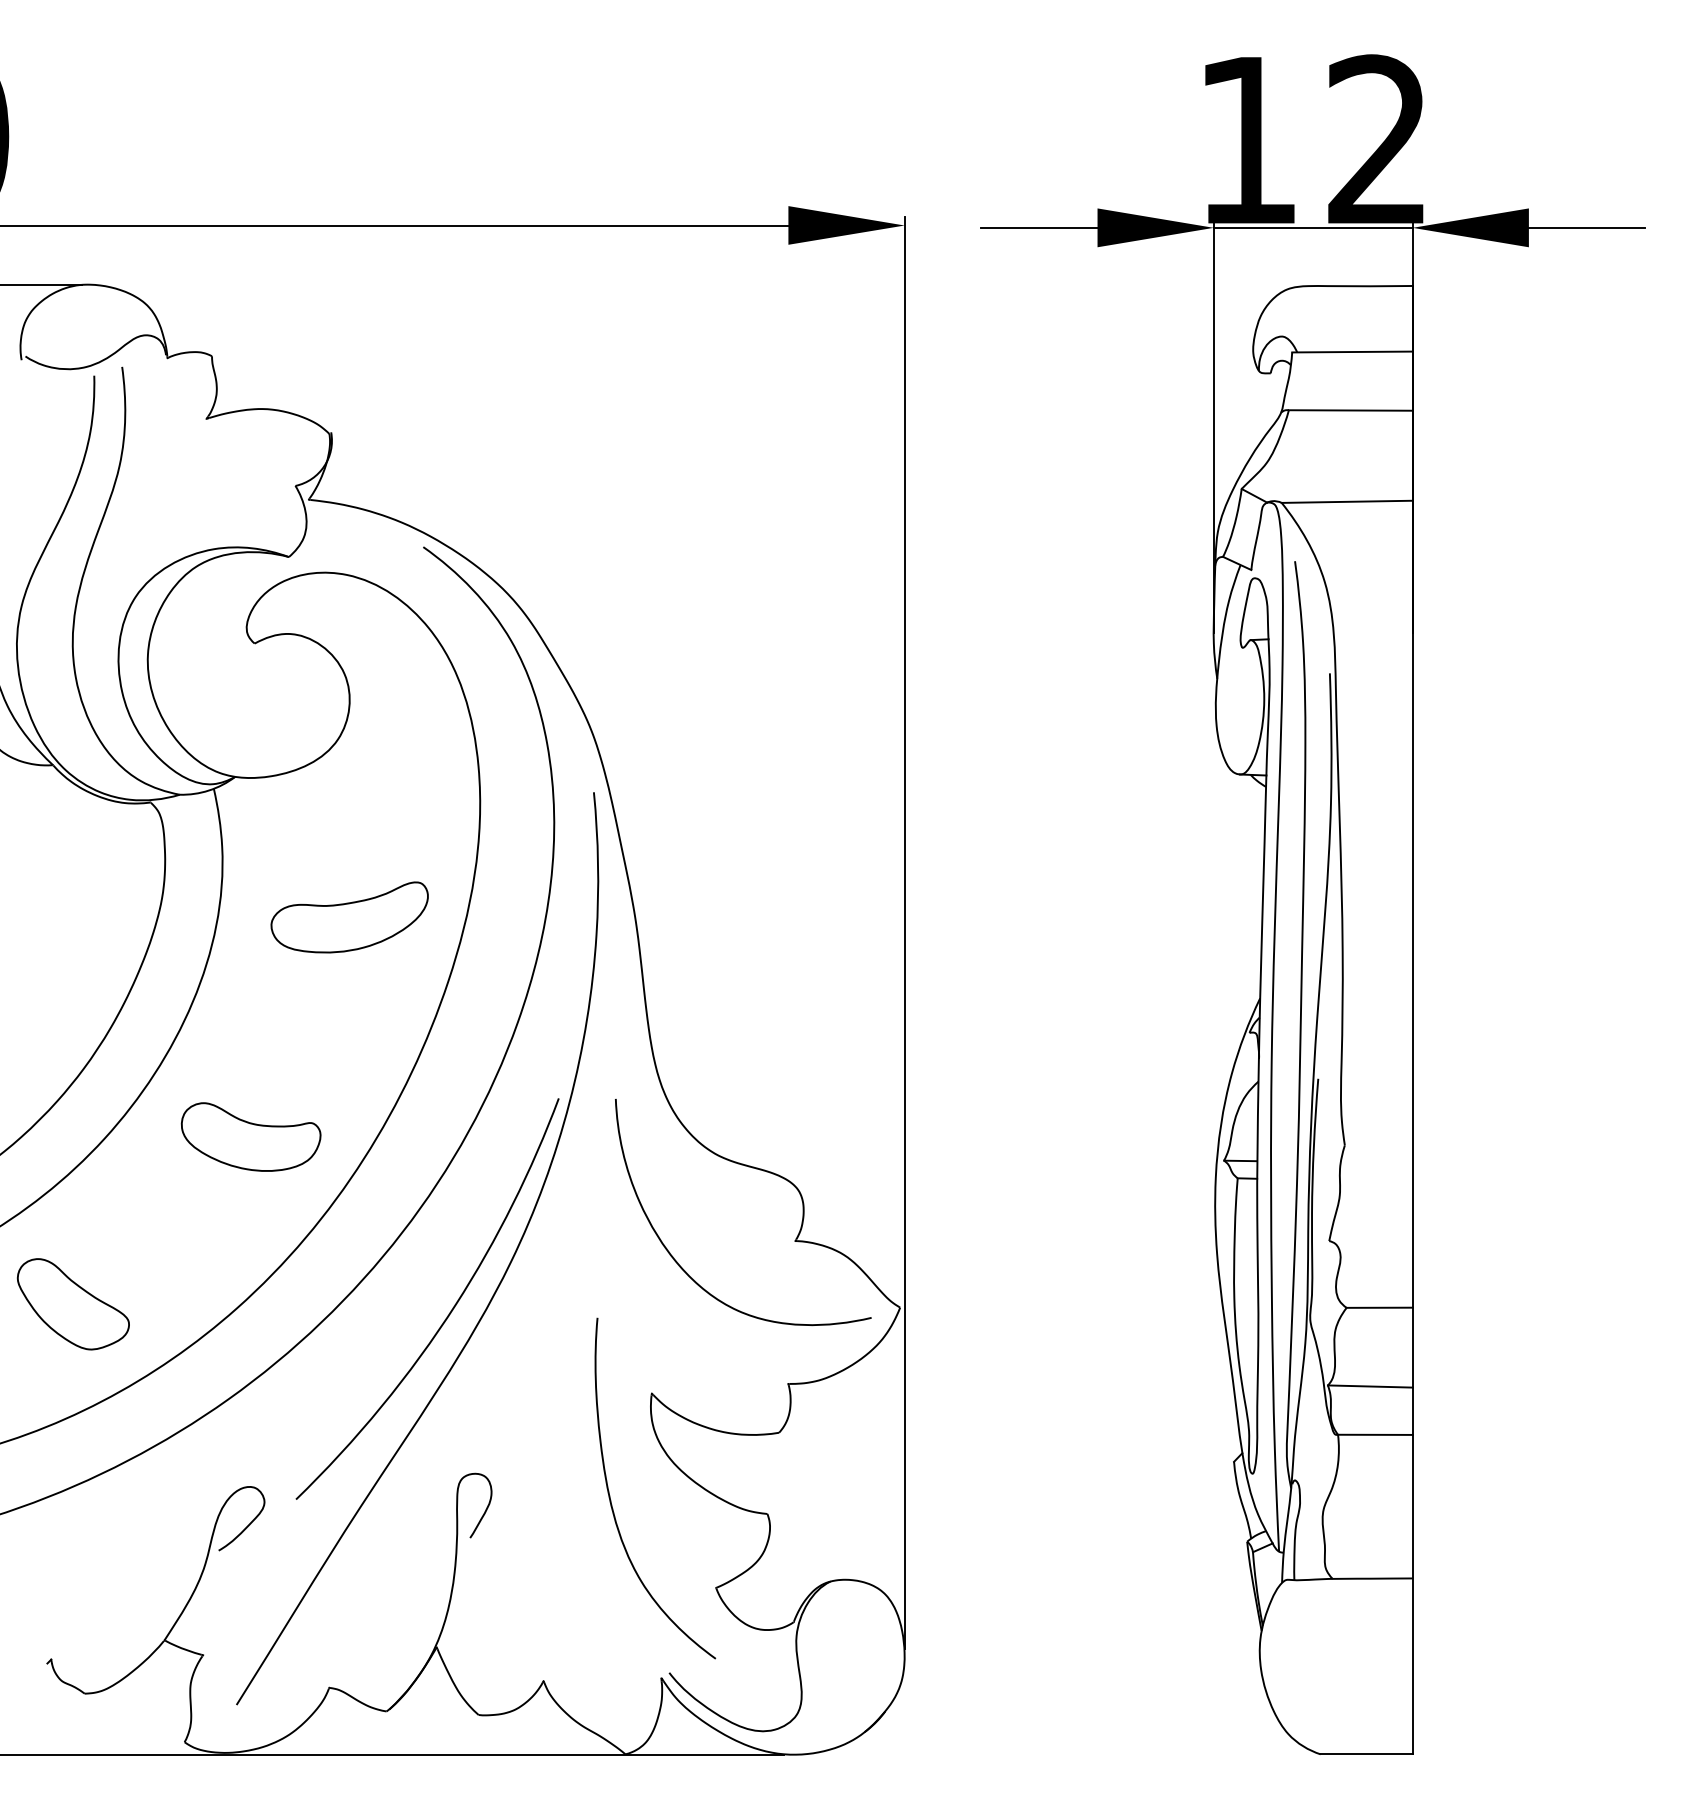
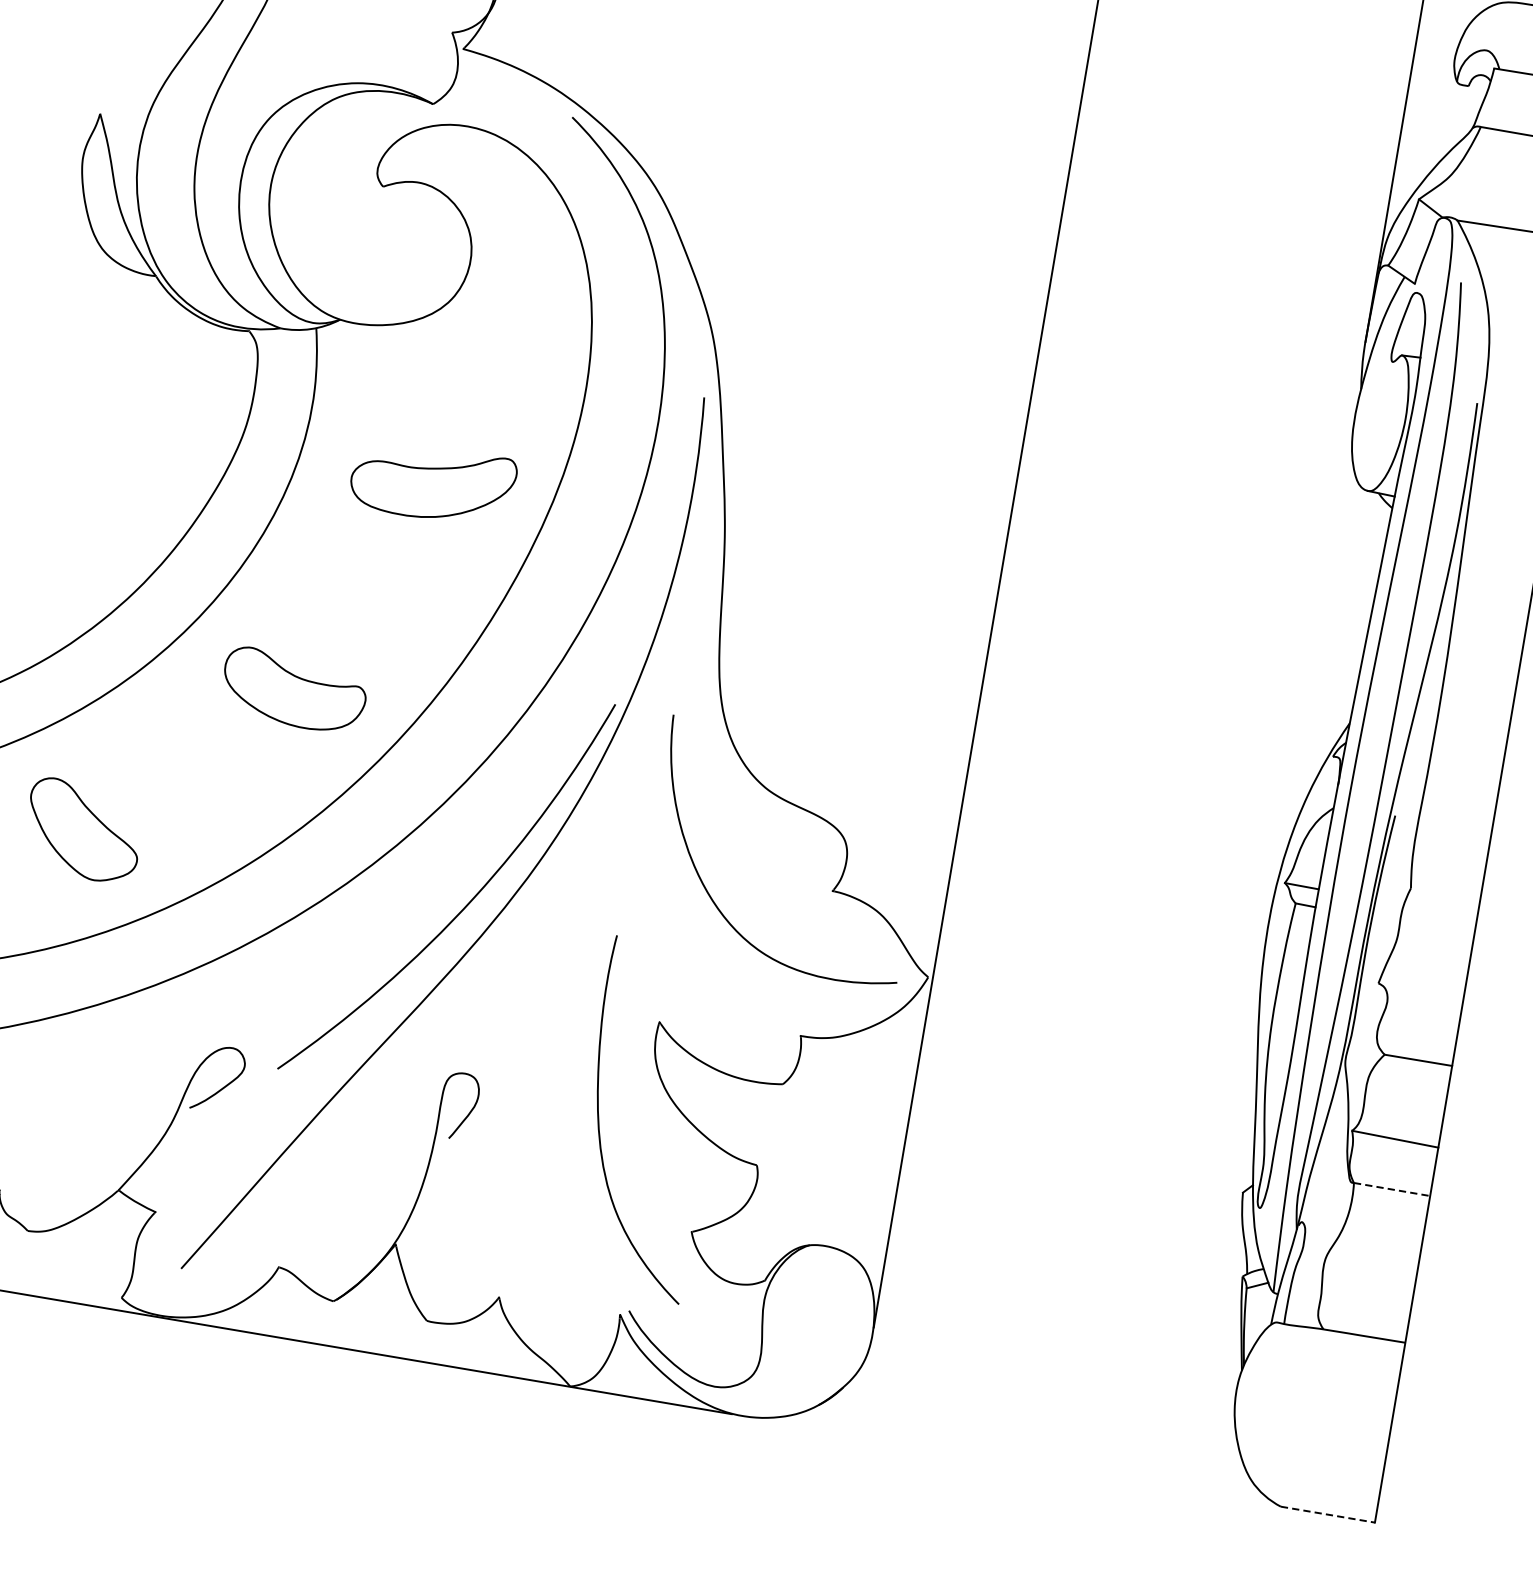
line: (1375, 1434) -> (1392, 1189), solid -> dashed
line: (1367, 1754) -> (1328, 1514), solid -> dashed

